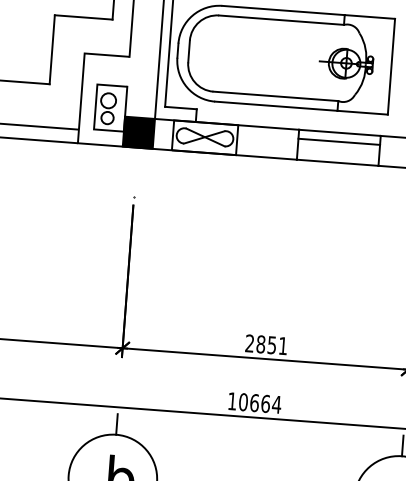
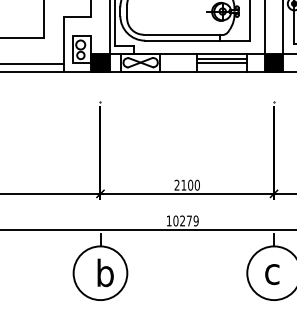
line: (338, 147) -> (221, 62), added
text: (271, 343) -> (190, 184), 2851 -> 2100
text: (265, 403) -> (189, 220), 10664 -> 10279

